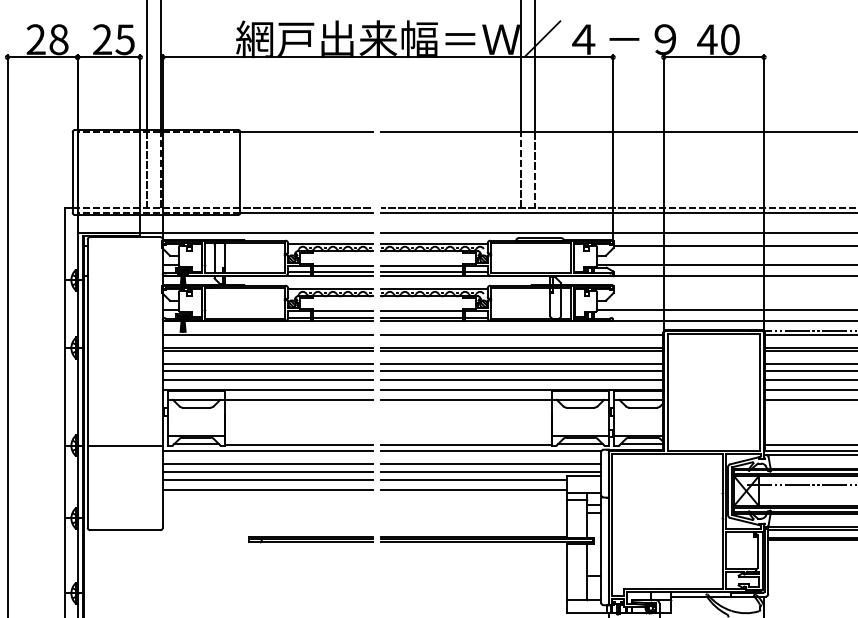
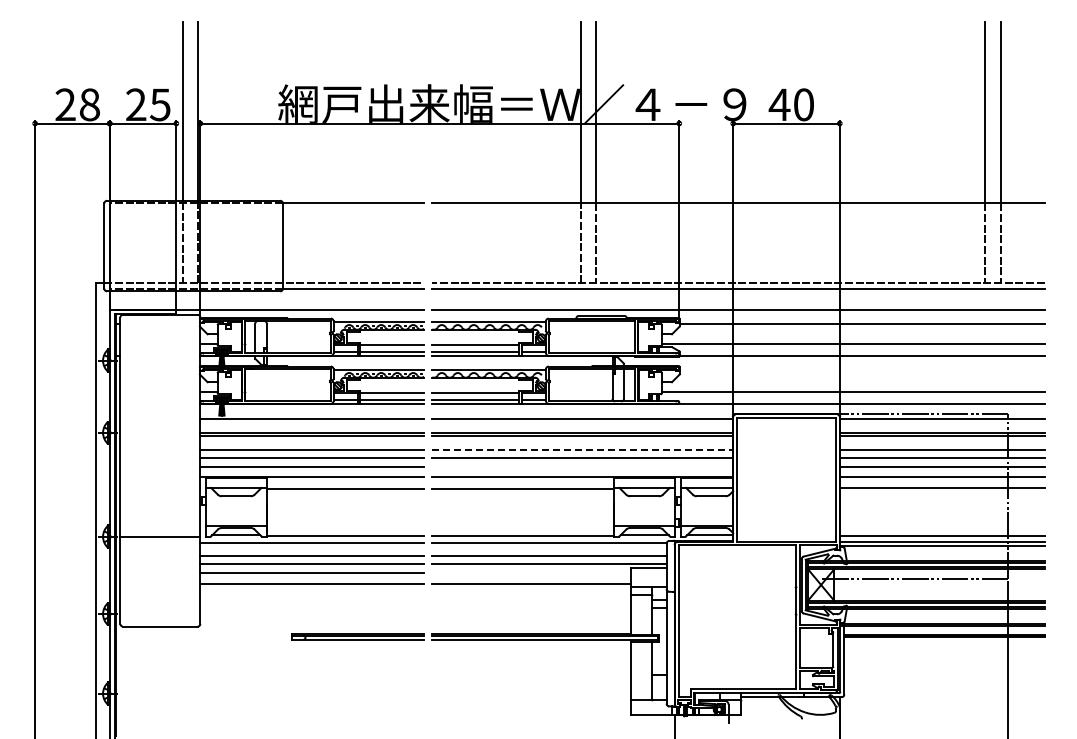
line: (522, 363) -> (582, 449), solid -> dashed
line: (522, 379) -> (582, 466), removed
line: (474, 480) -> (531, 573), removed

